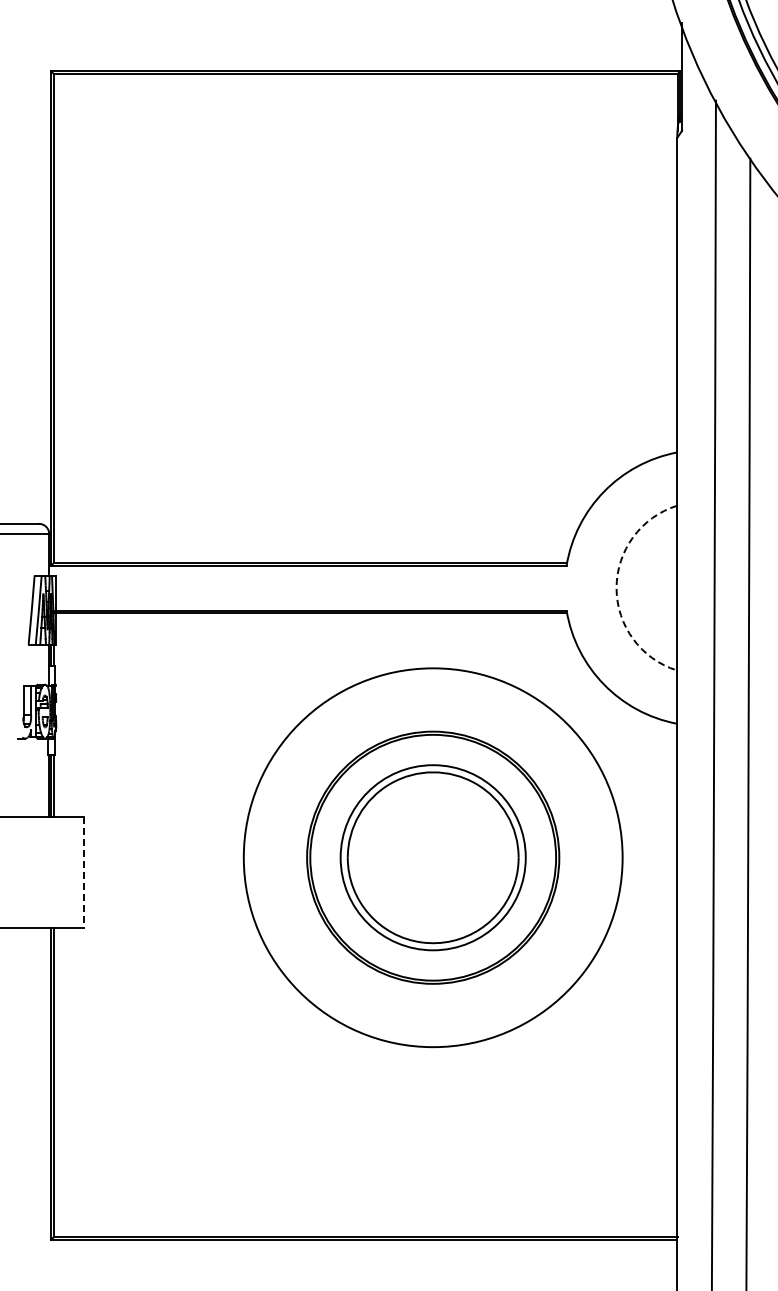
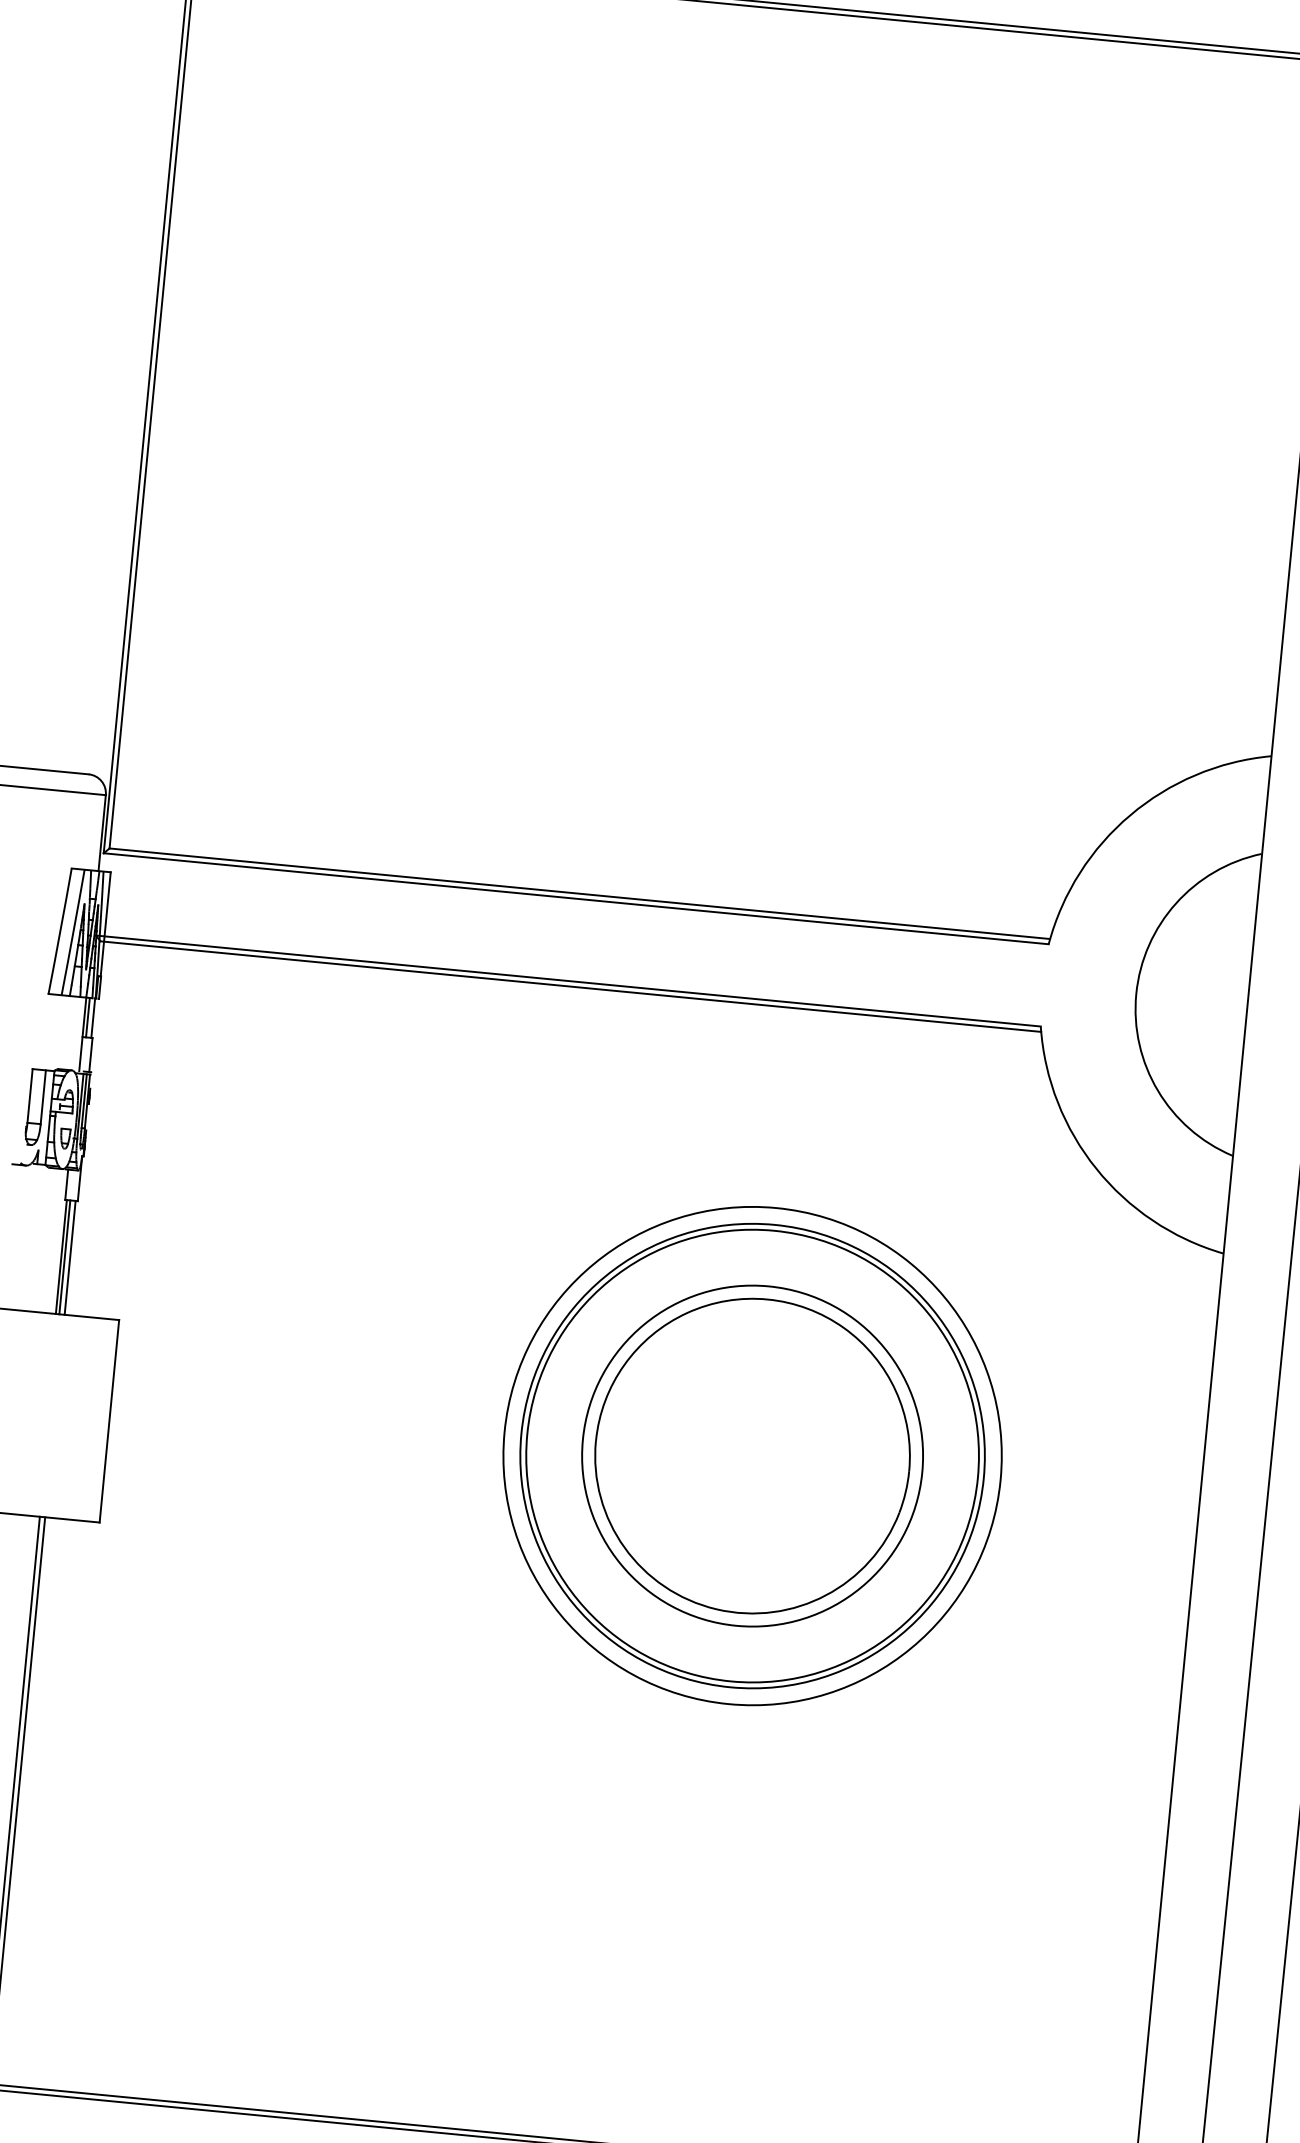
arc: (616, 588) -> (1136, 994), dashed -> solid
circle: (432, 857) -> (751, 1455), size x0.71
line: (83, 872) -> (108, 1421), dashed -> solid

